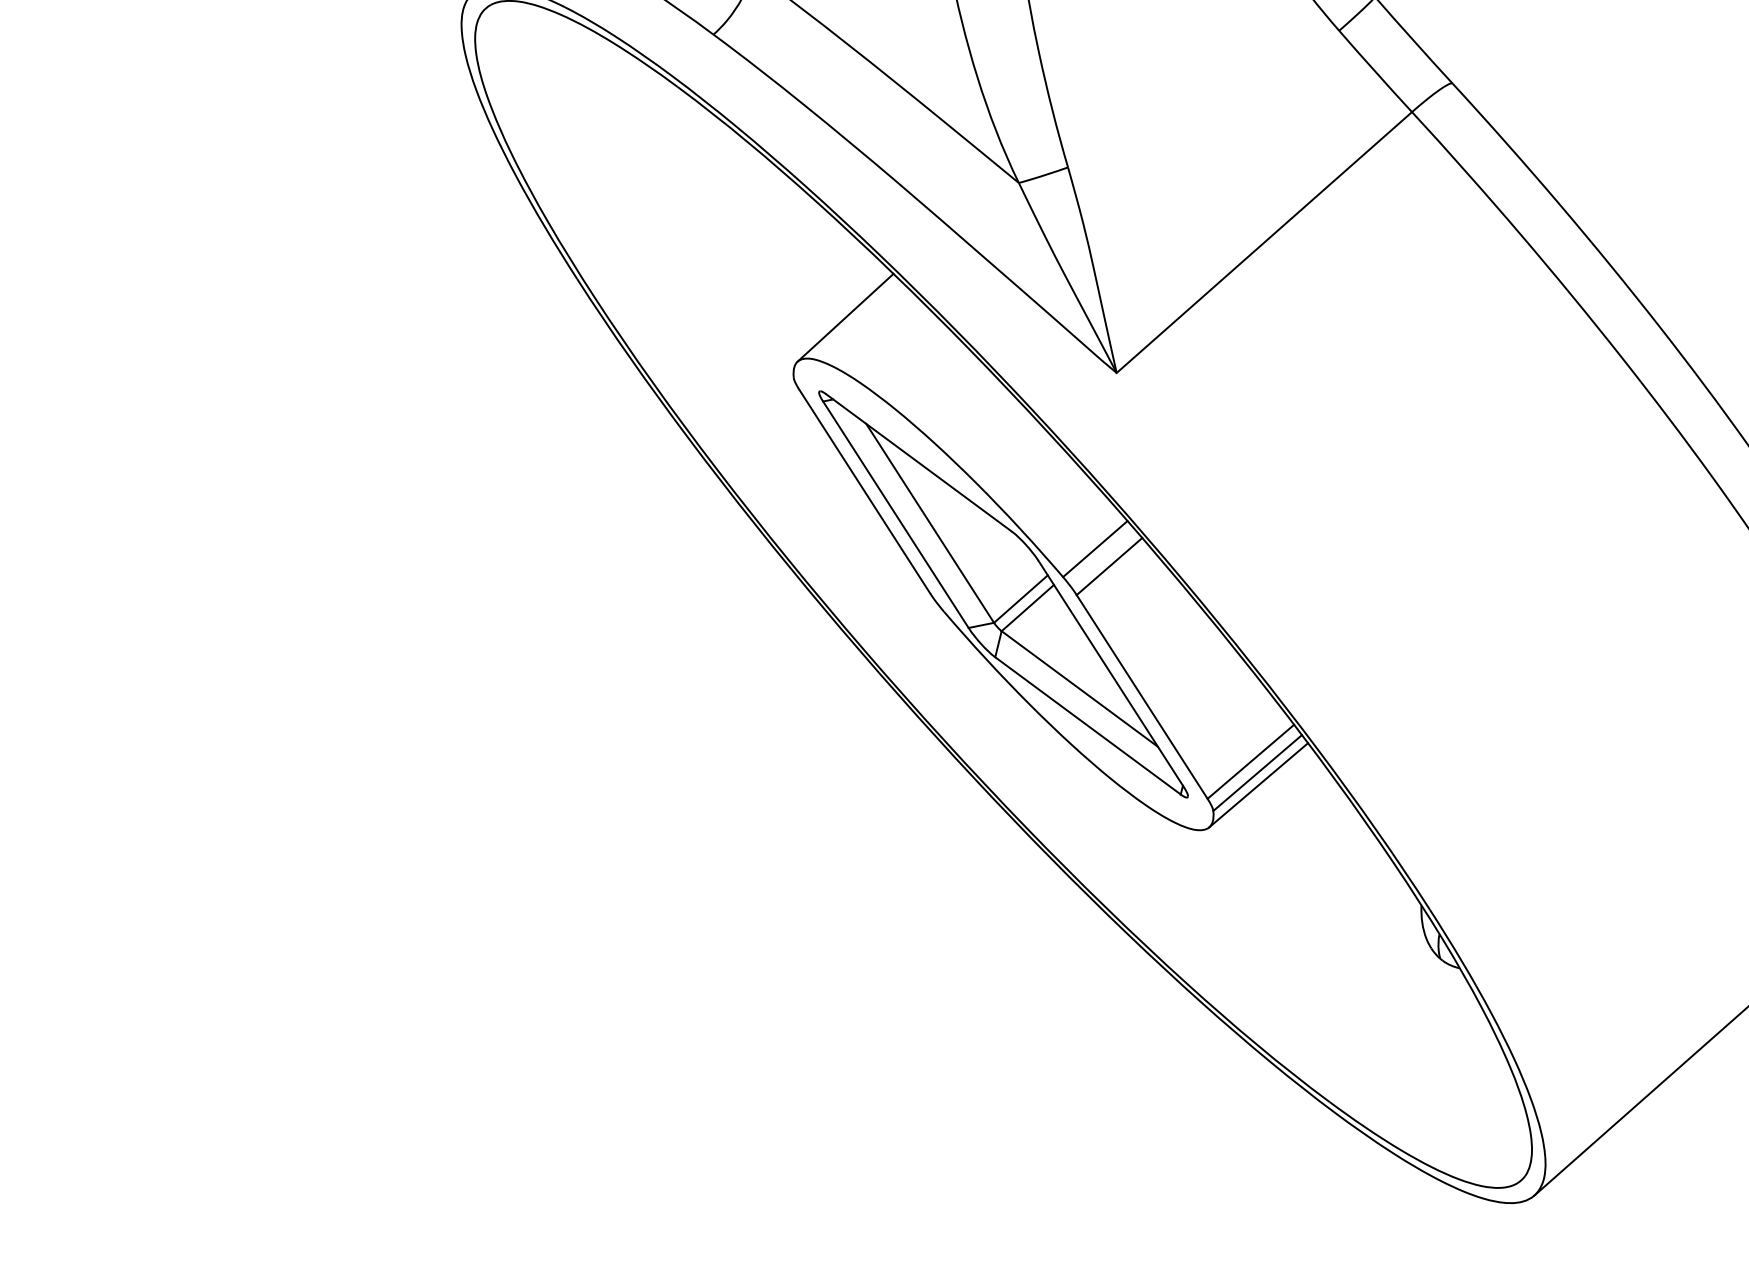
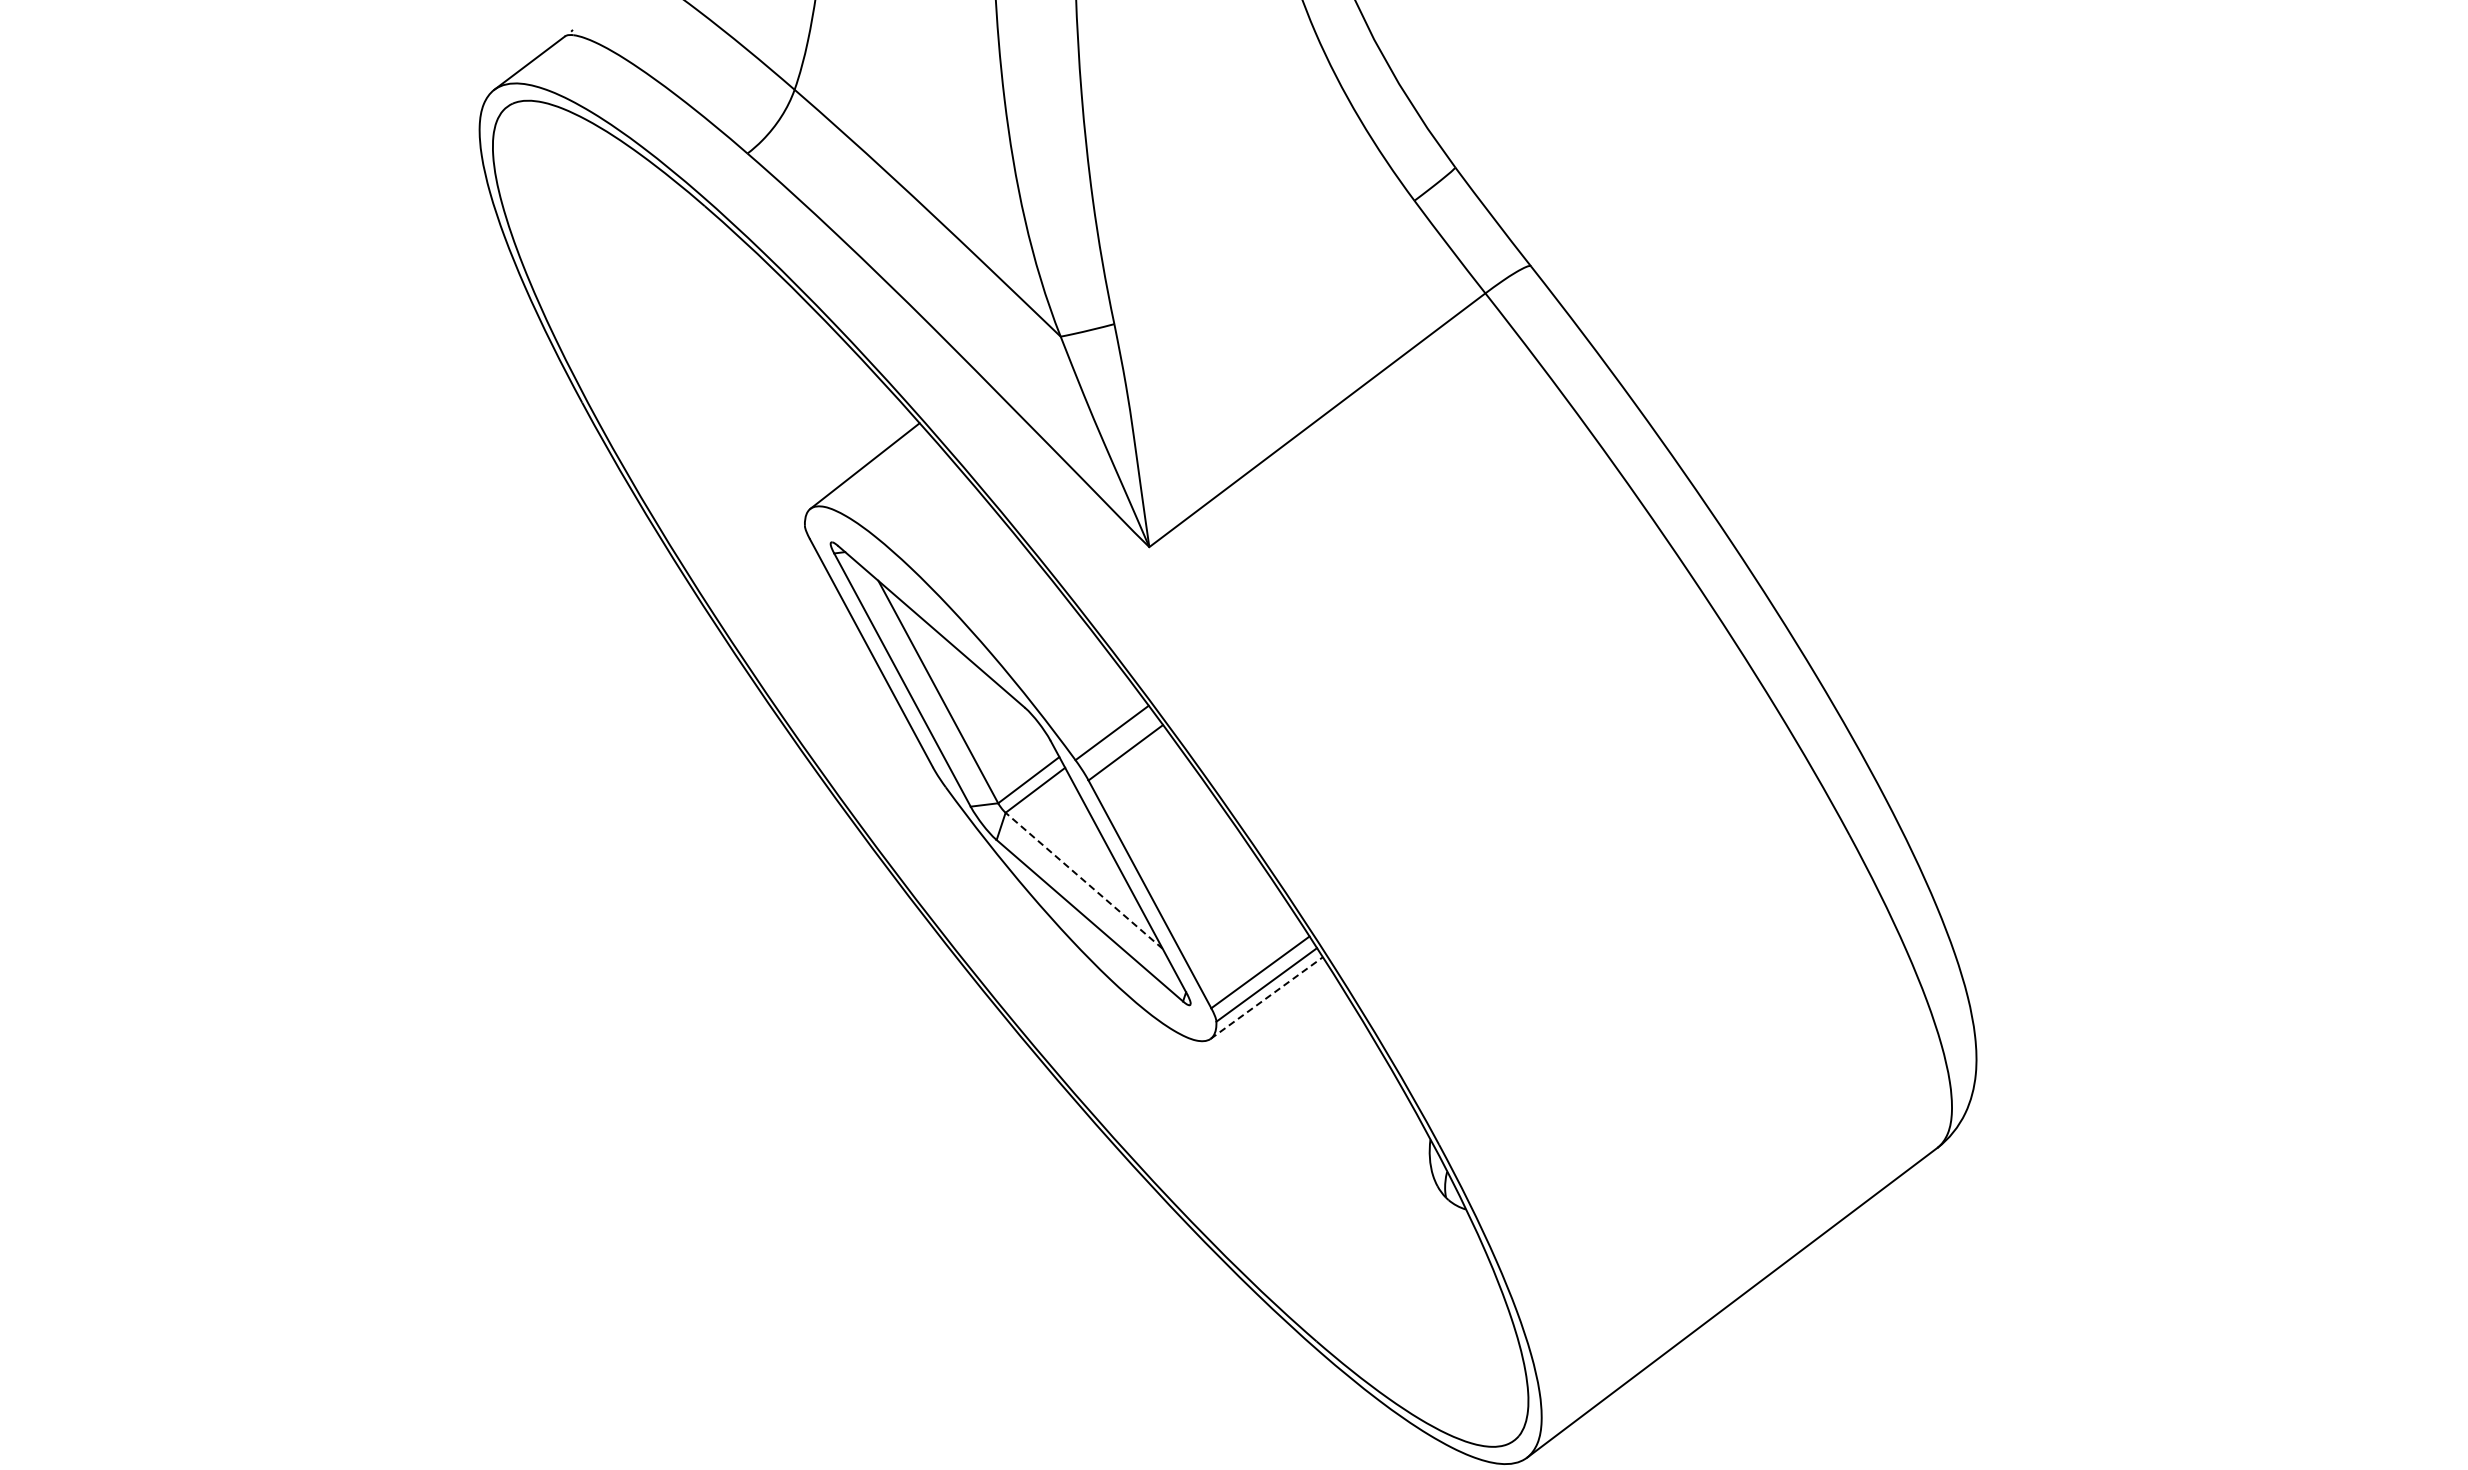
line: (1080, 688) -> (1084, 880), solid -> dashed
line: (1259, 784) -> (1267, 997), solid -> dashed

